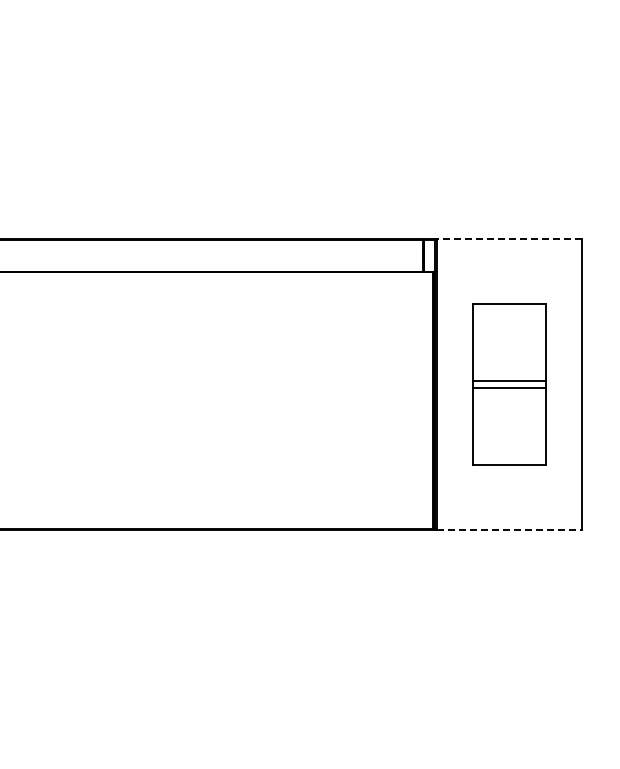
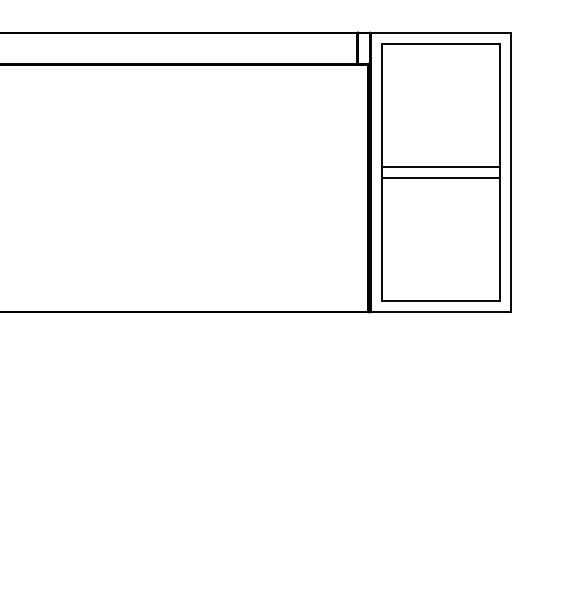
line: (509, 239) -> (440, 32), dashed -> solid
part: (508, 384) -> (439, 172), size x1.67
line: (509, 529) -> (440, 312), dashed -> solid

